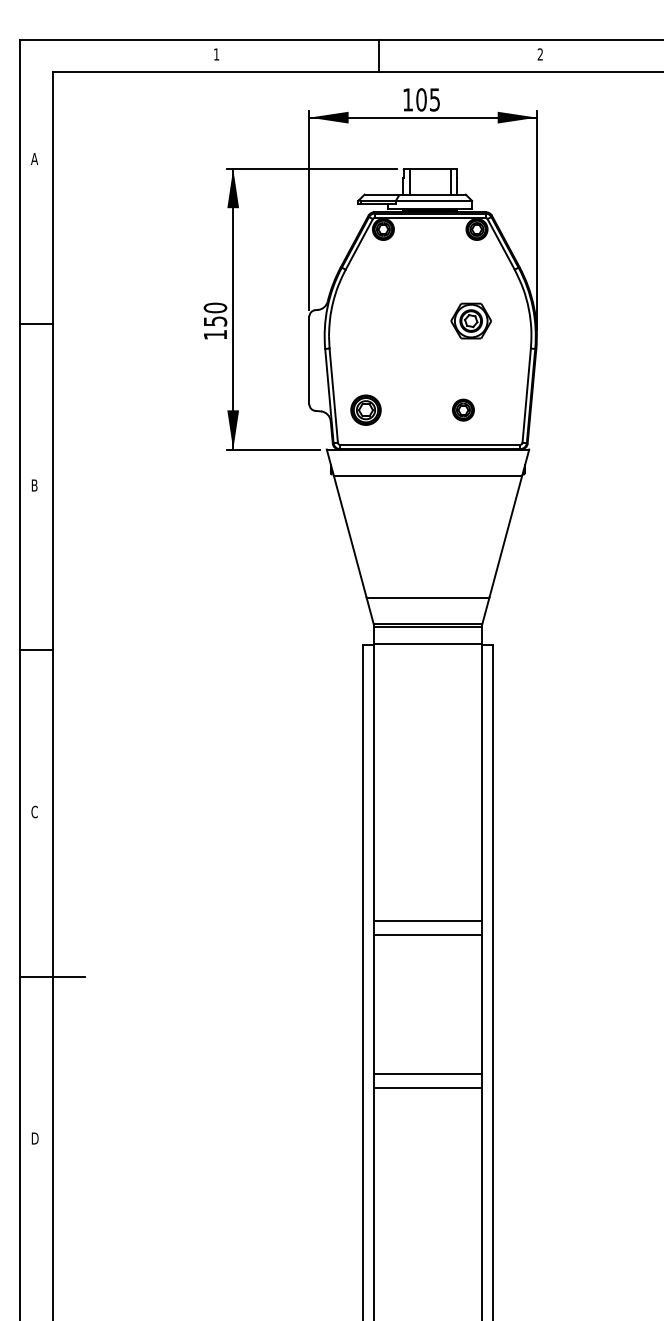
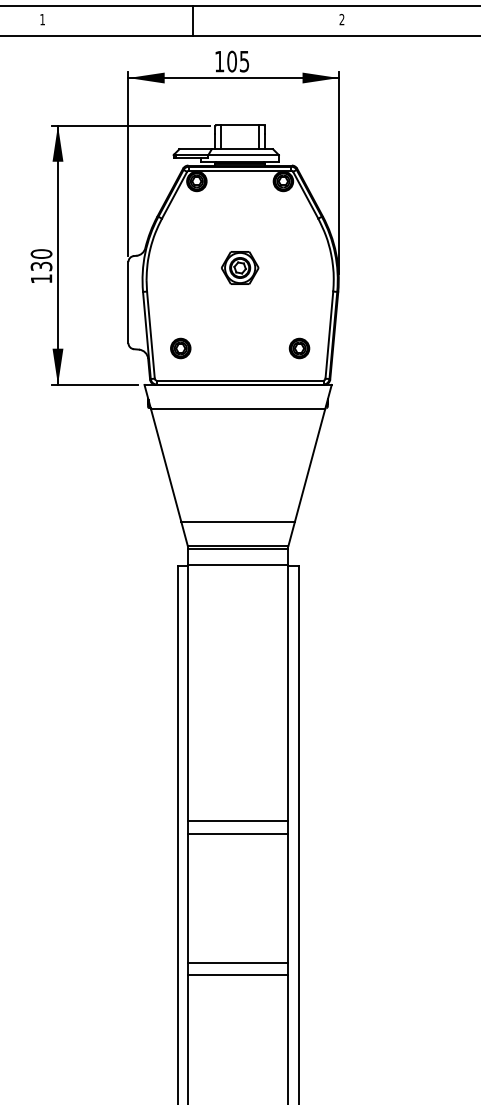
part: (470, 320) -> (239, 267), moved
text: (214, 321) -> (40, 266), 150 -> 130
part: (365, 409) -> (180, 347), size x0.71
part: (463, 409) -> (299, 347), moved

